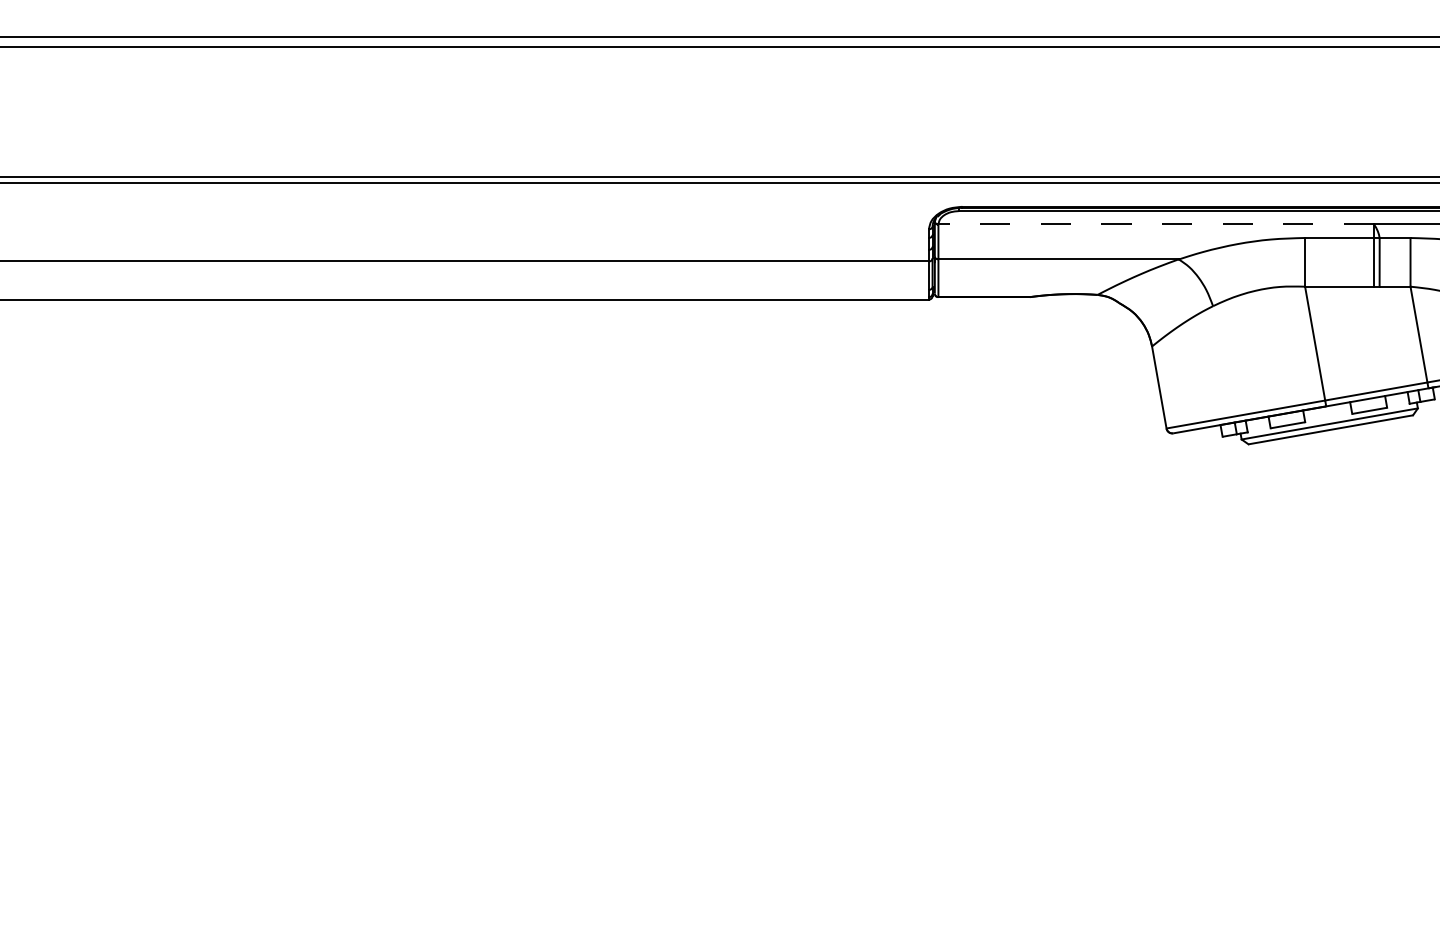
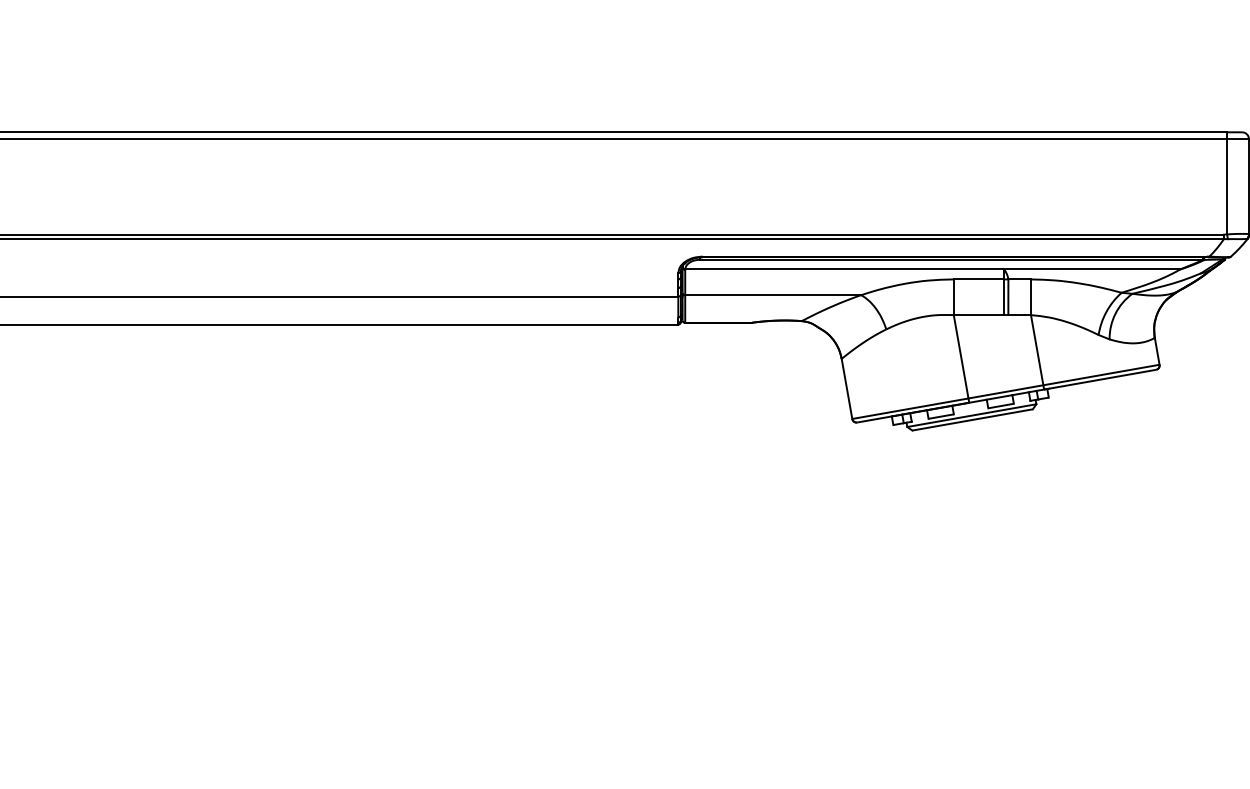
line: (1155, 224) -> (844, 269), dashed -> solid

